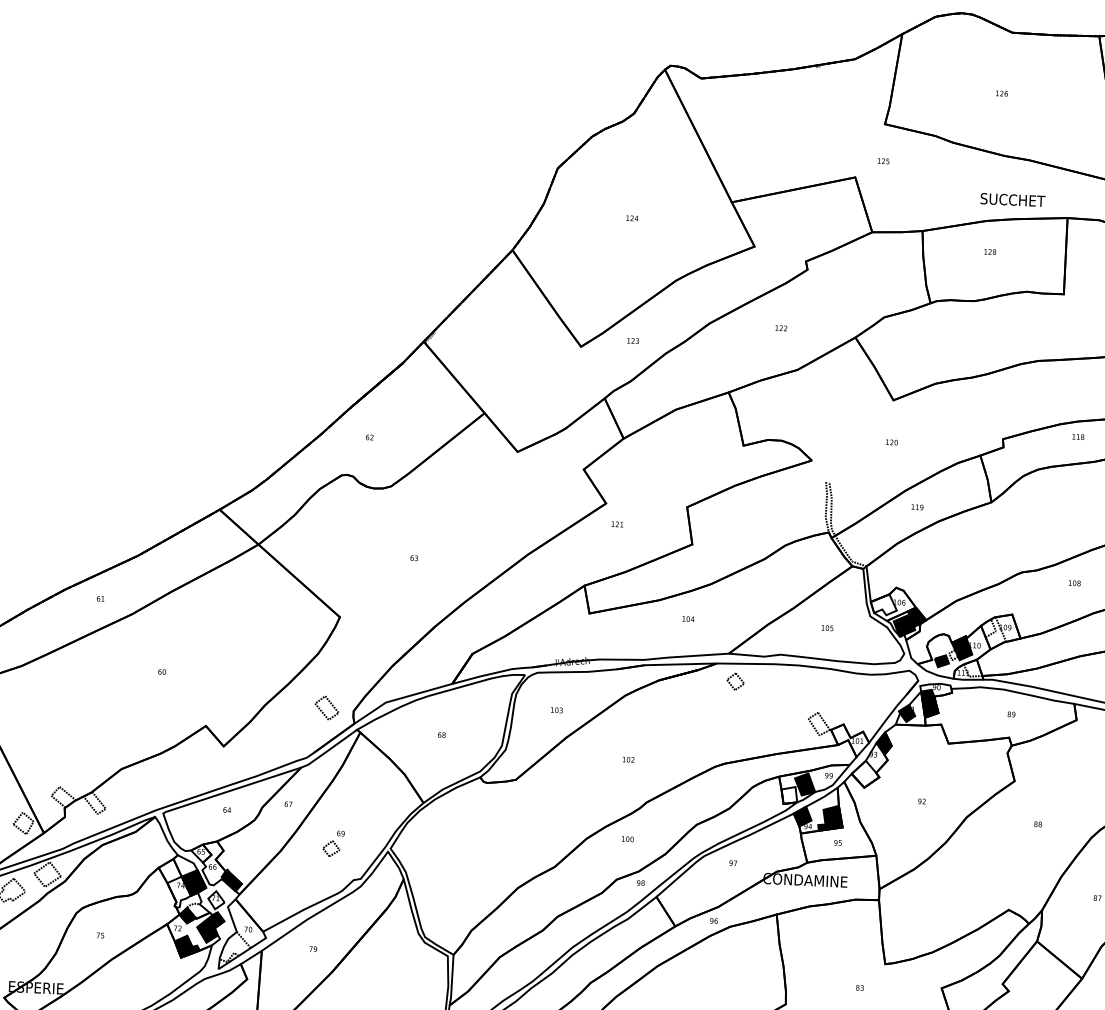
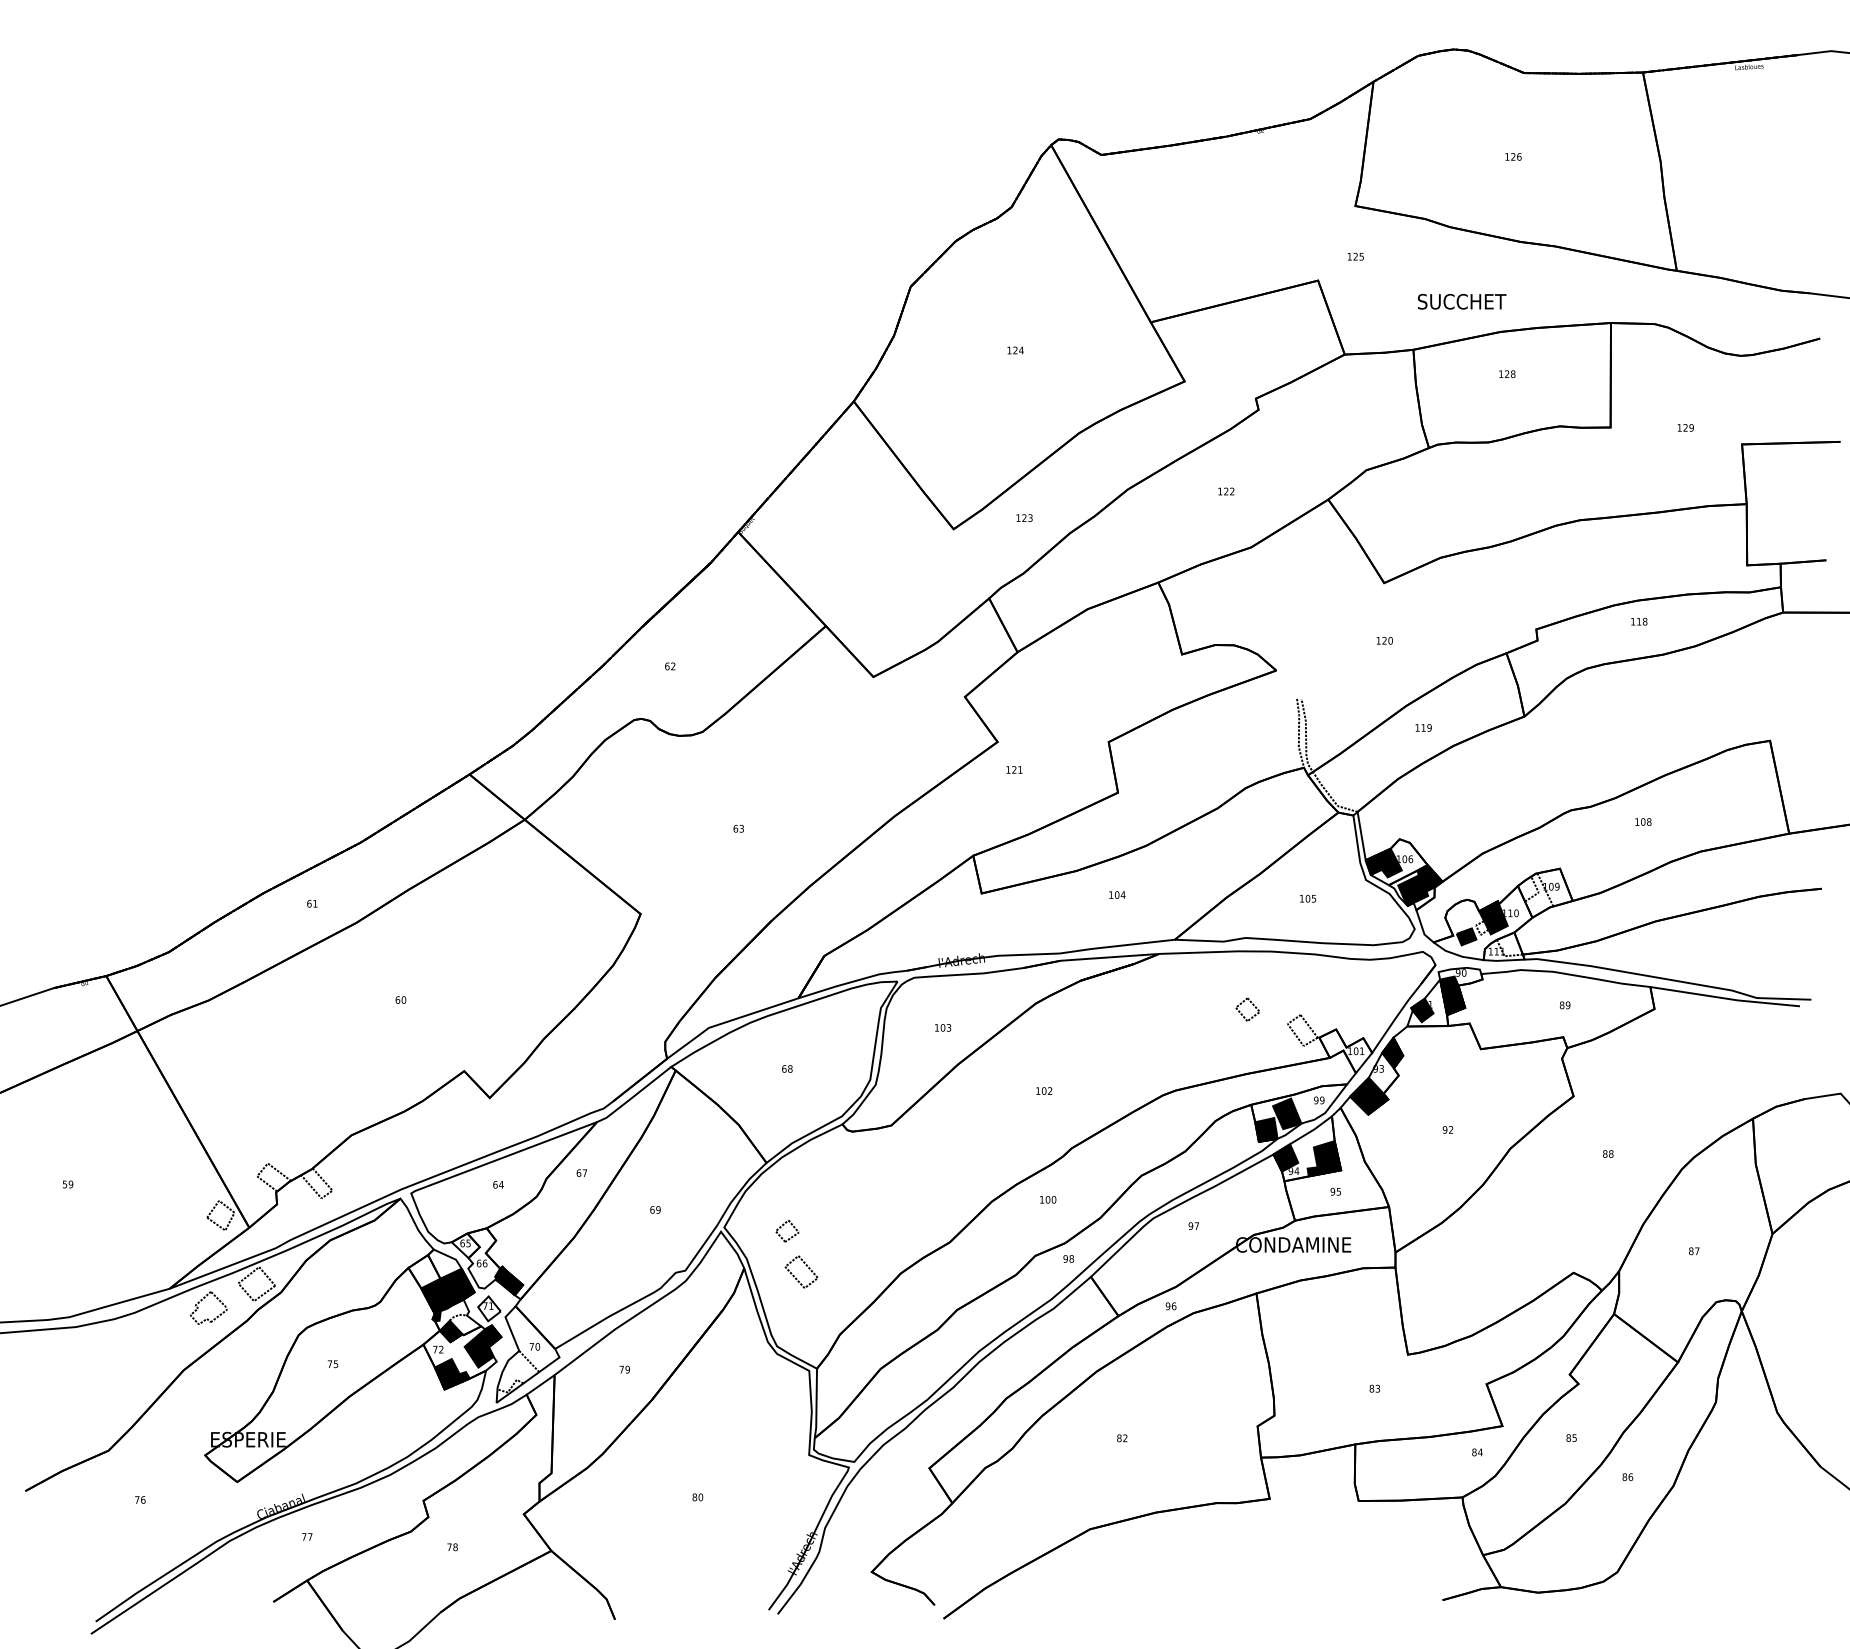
text: (1013, 199) -> (1462, 301), moved
fill: (883, 604) -> (1383, 862), added
part: (739, 678) -> (1252, 1005), moved
part: (330, 704) -> (806, 1266), moved
fill: (865, 773) -> (1369, 1095), added
fill: (789, 795) -> (1266, 1129), added
part: (331, 848) -> (787, 1231), moved
fill: (178, 891) -> (437, 1299), added

